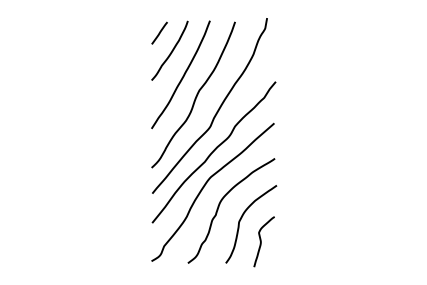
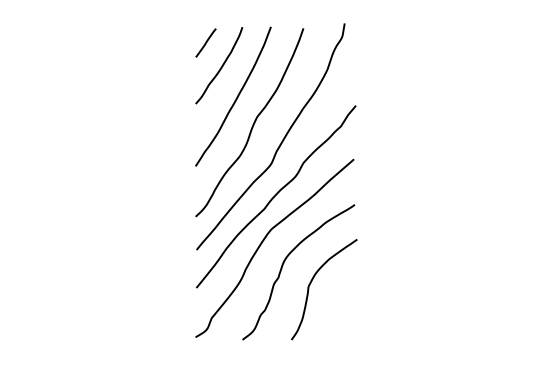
curve: (261, 241) -> (337, 311), removed

